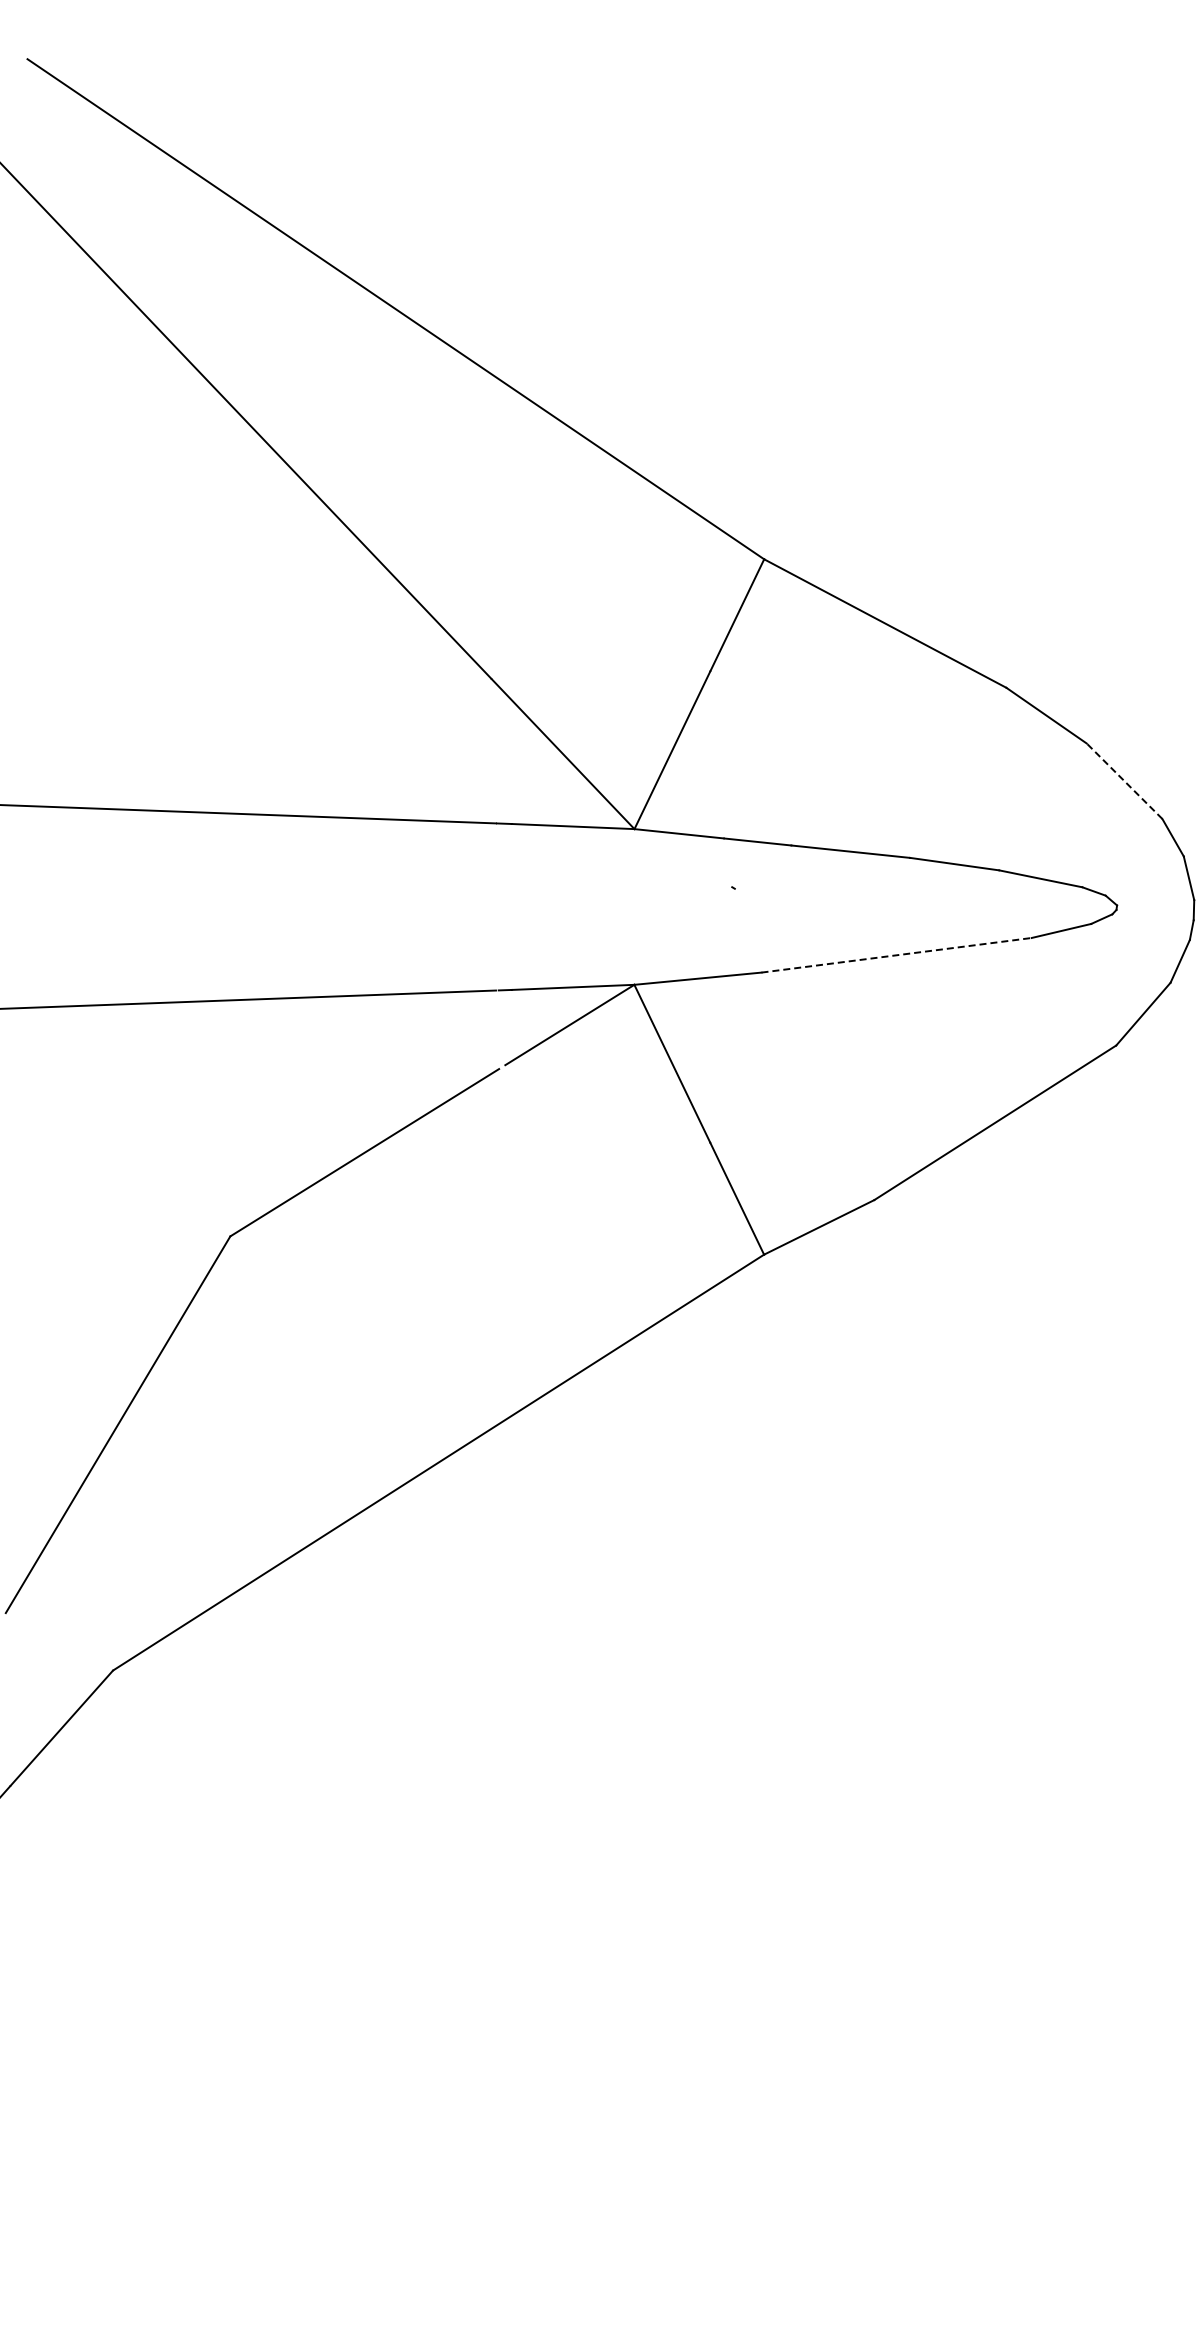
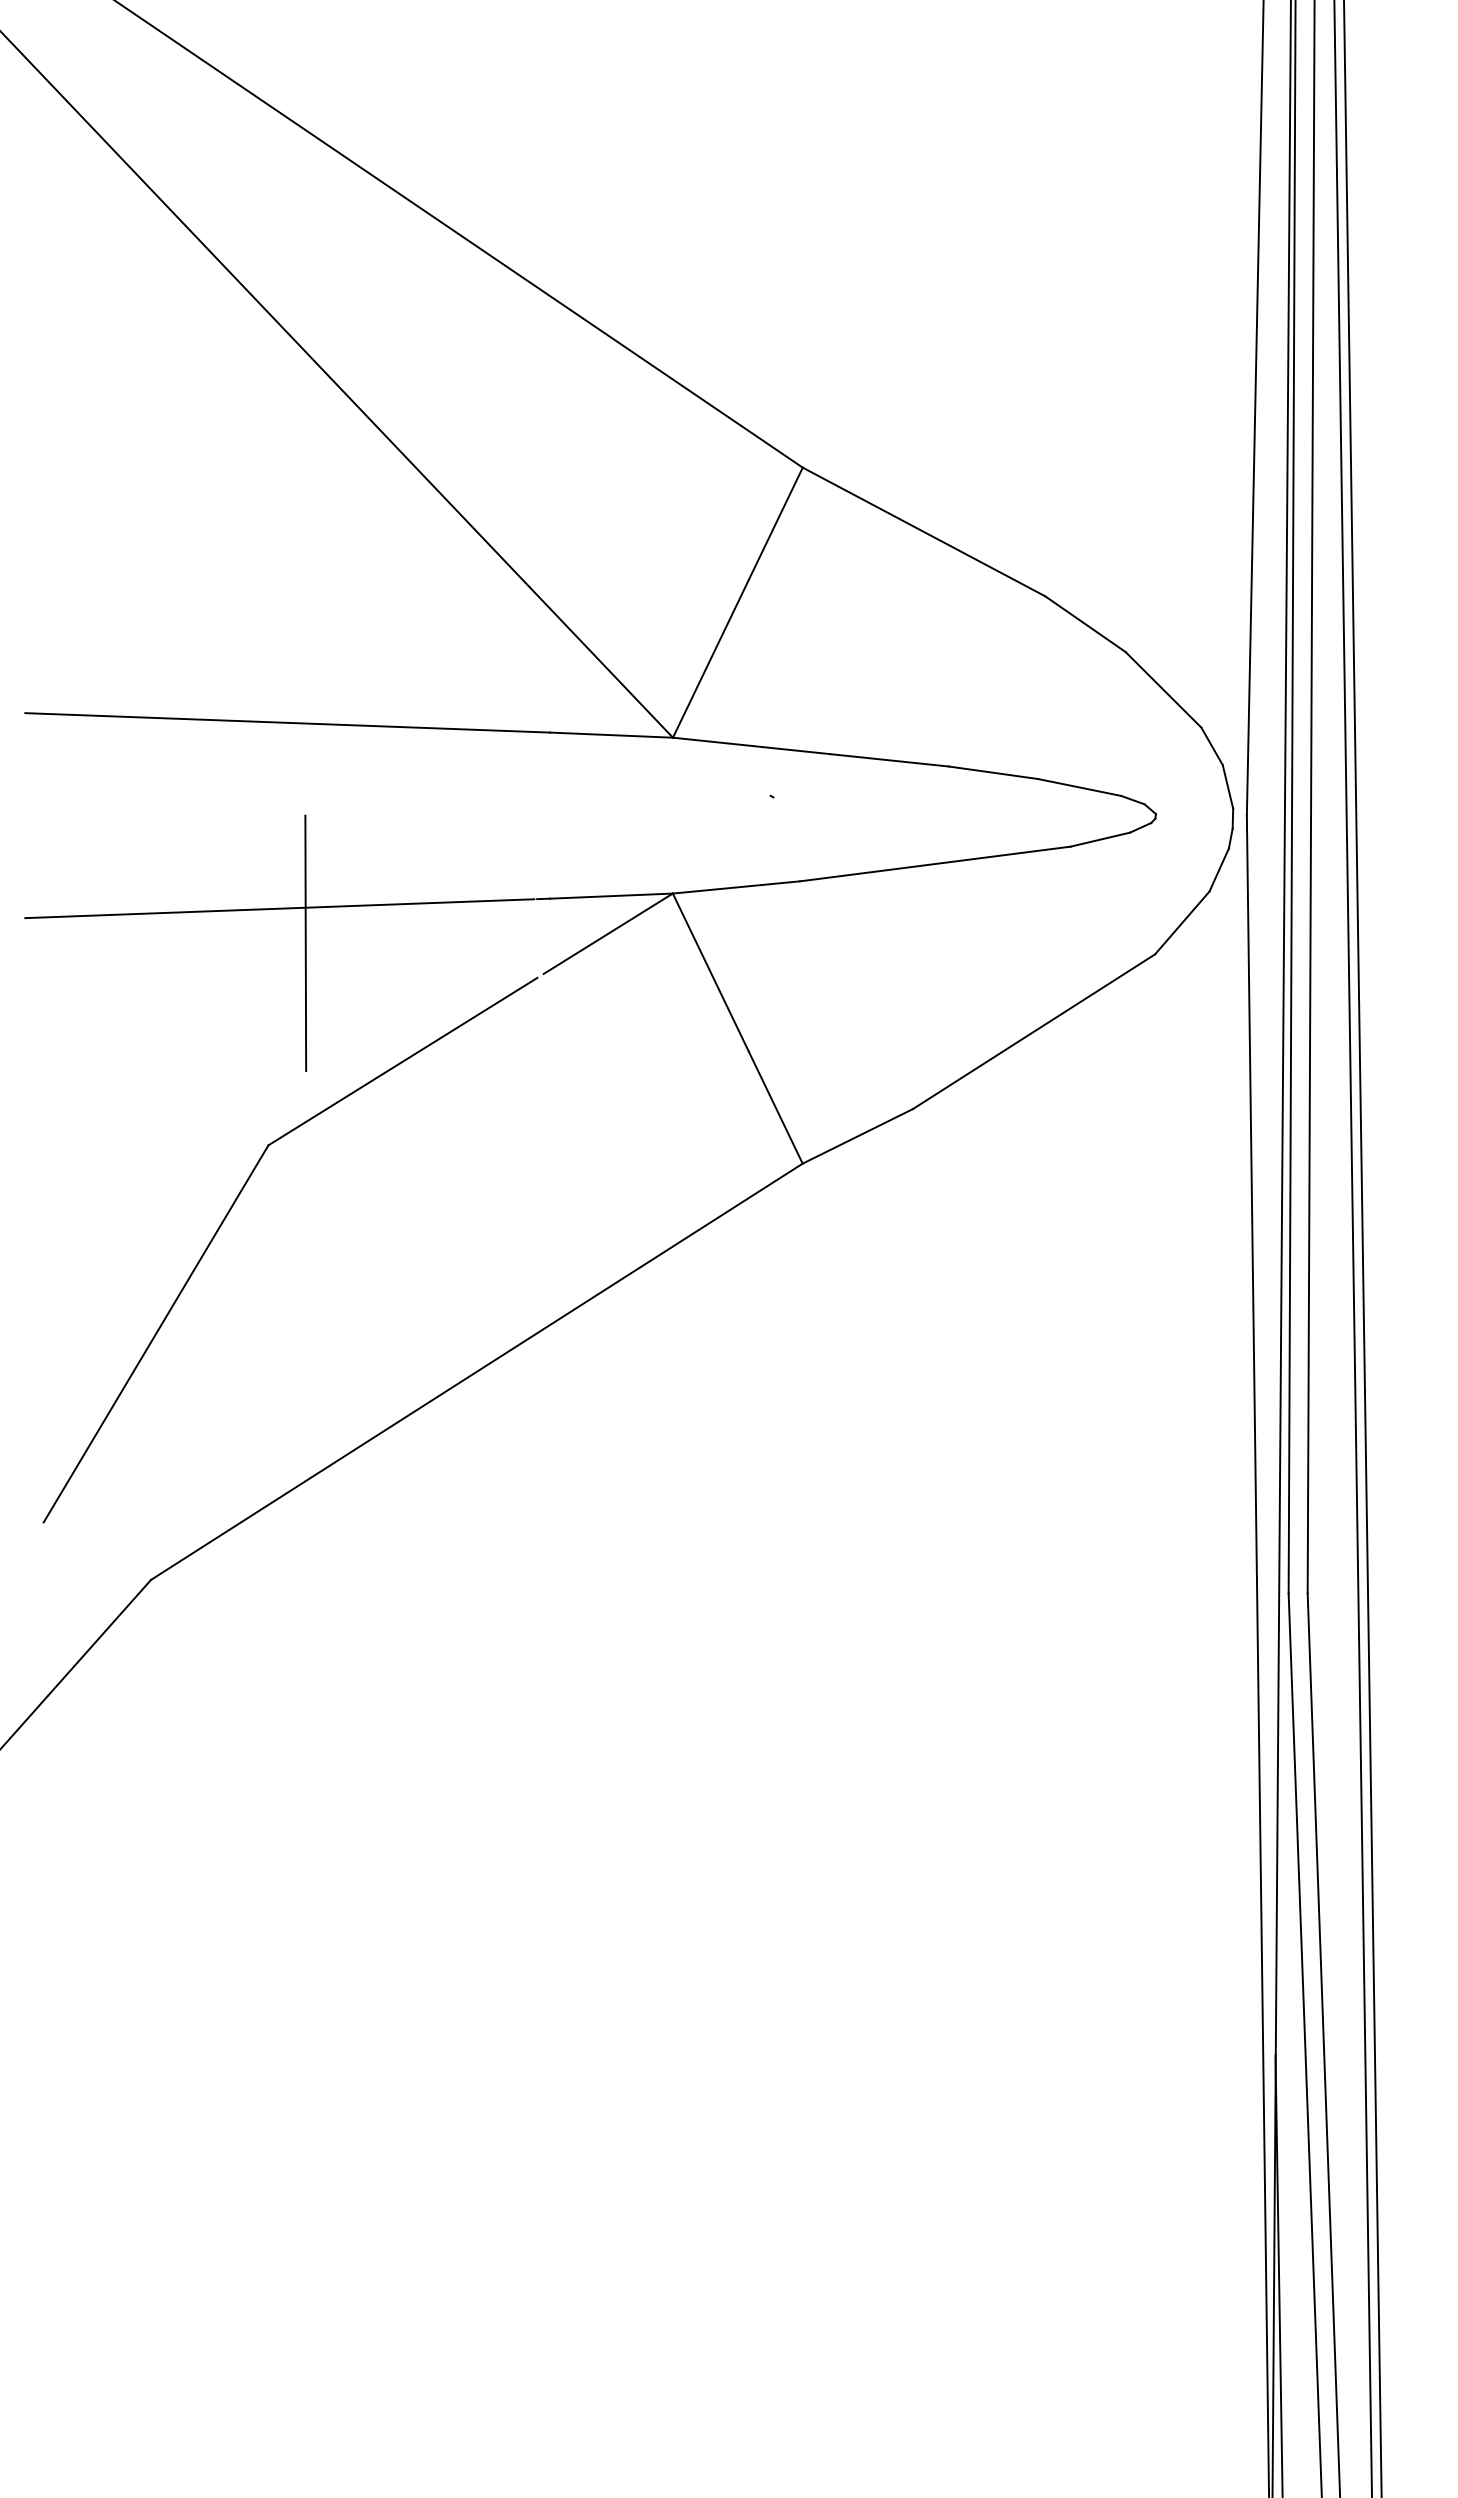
line: (1124, 780) -> (1163, 689), dashed -> solid
line: (896, 954) -> (935, 863), dashed -> solid
line: (267, 1034) -> (305, 943), added

